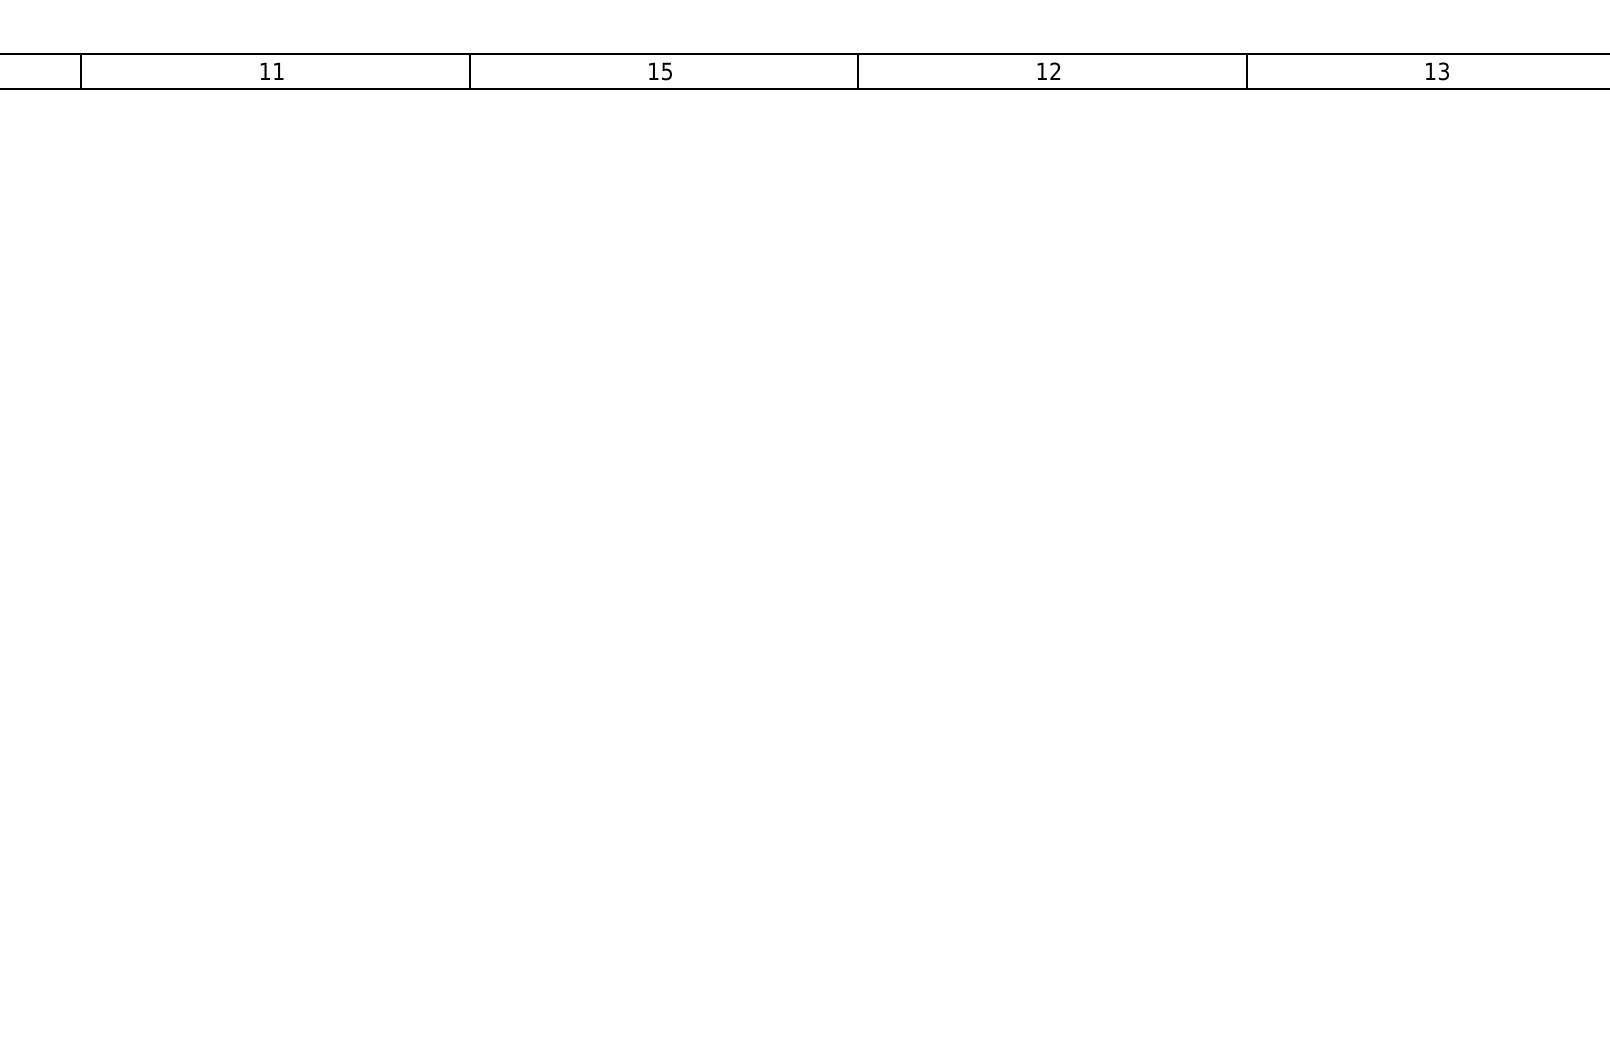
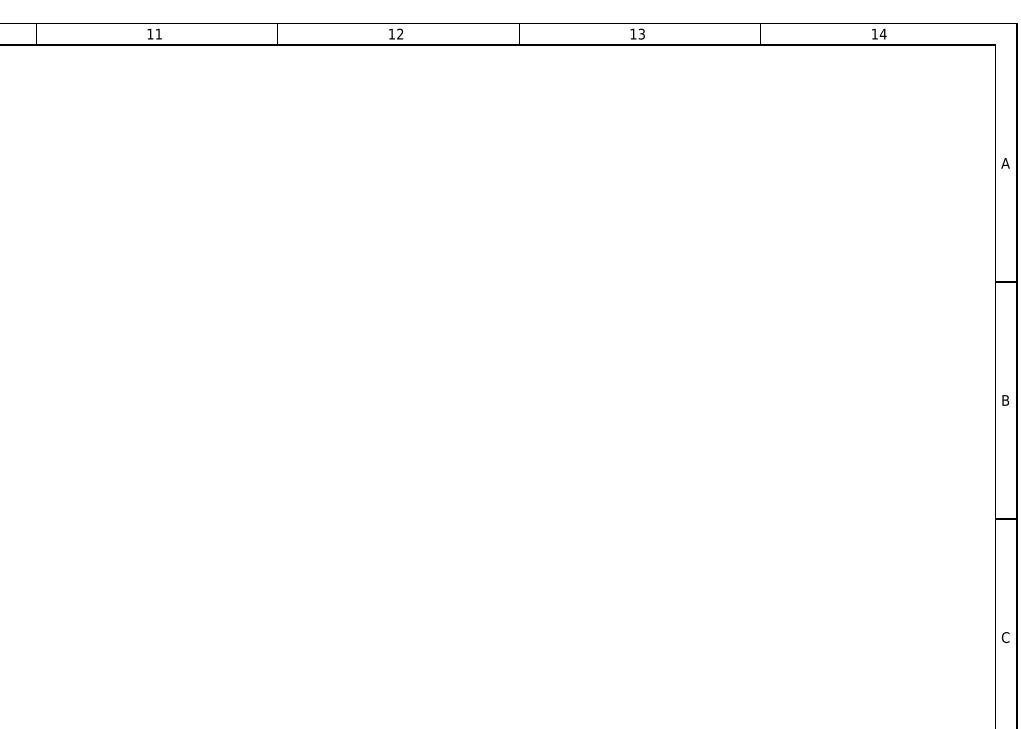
text: (667, 70) -> (400, 33), 15 -> 12
text: (1442, 70) -> (882, 33), 13 -> 14
text: (1055, 71) -> (641, 34), 12 -> 13

